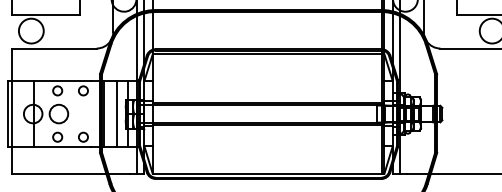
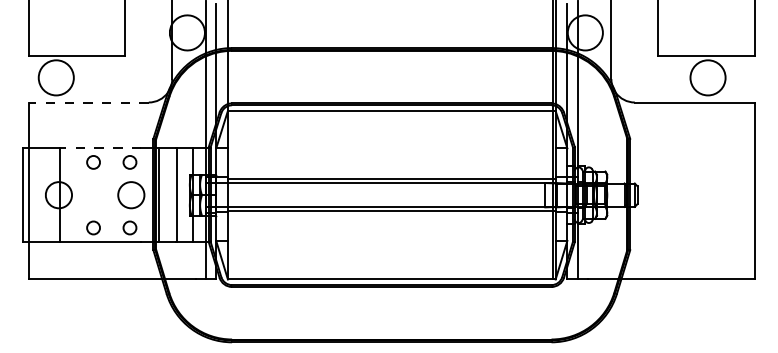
line: (54, 48) -> (88, 102), solid -> dashed
line: (62, 81) -> (100, 148), solid -> dashed
circle: (59, 114) -> (131, 195), moved

